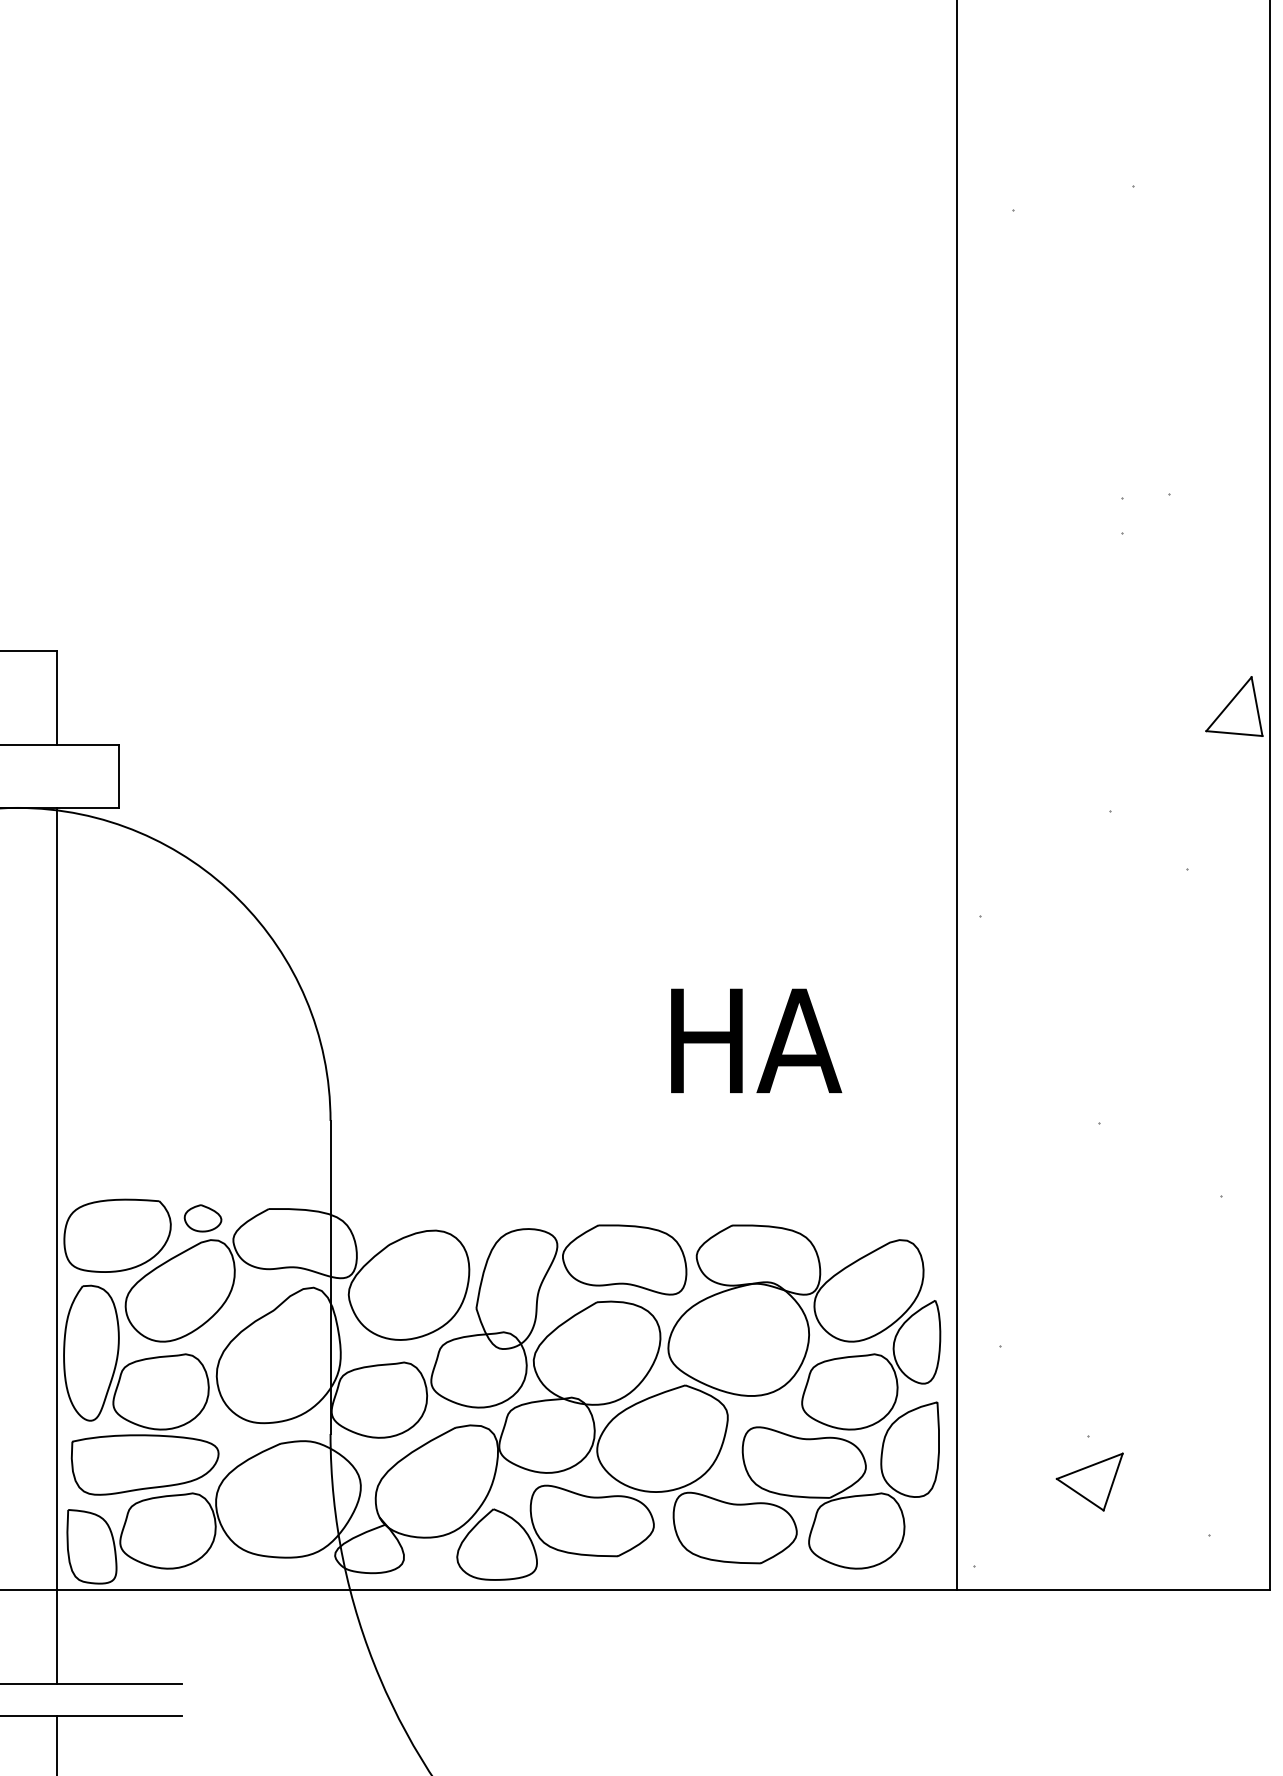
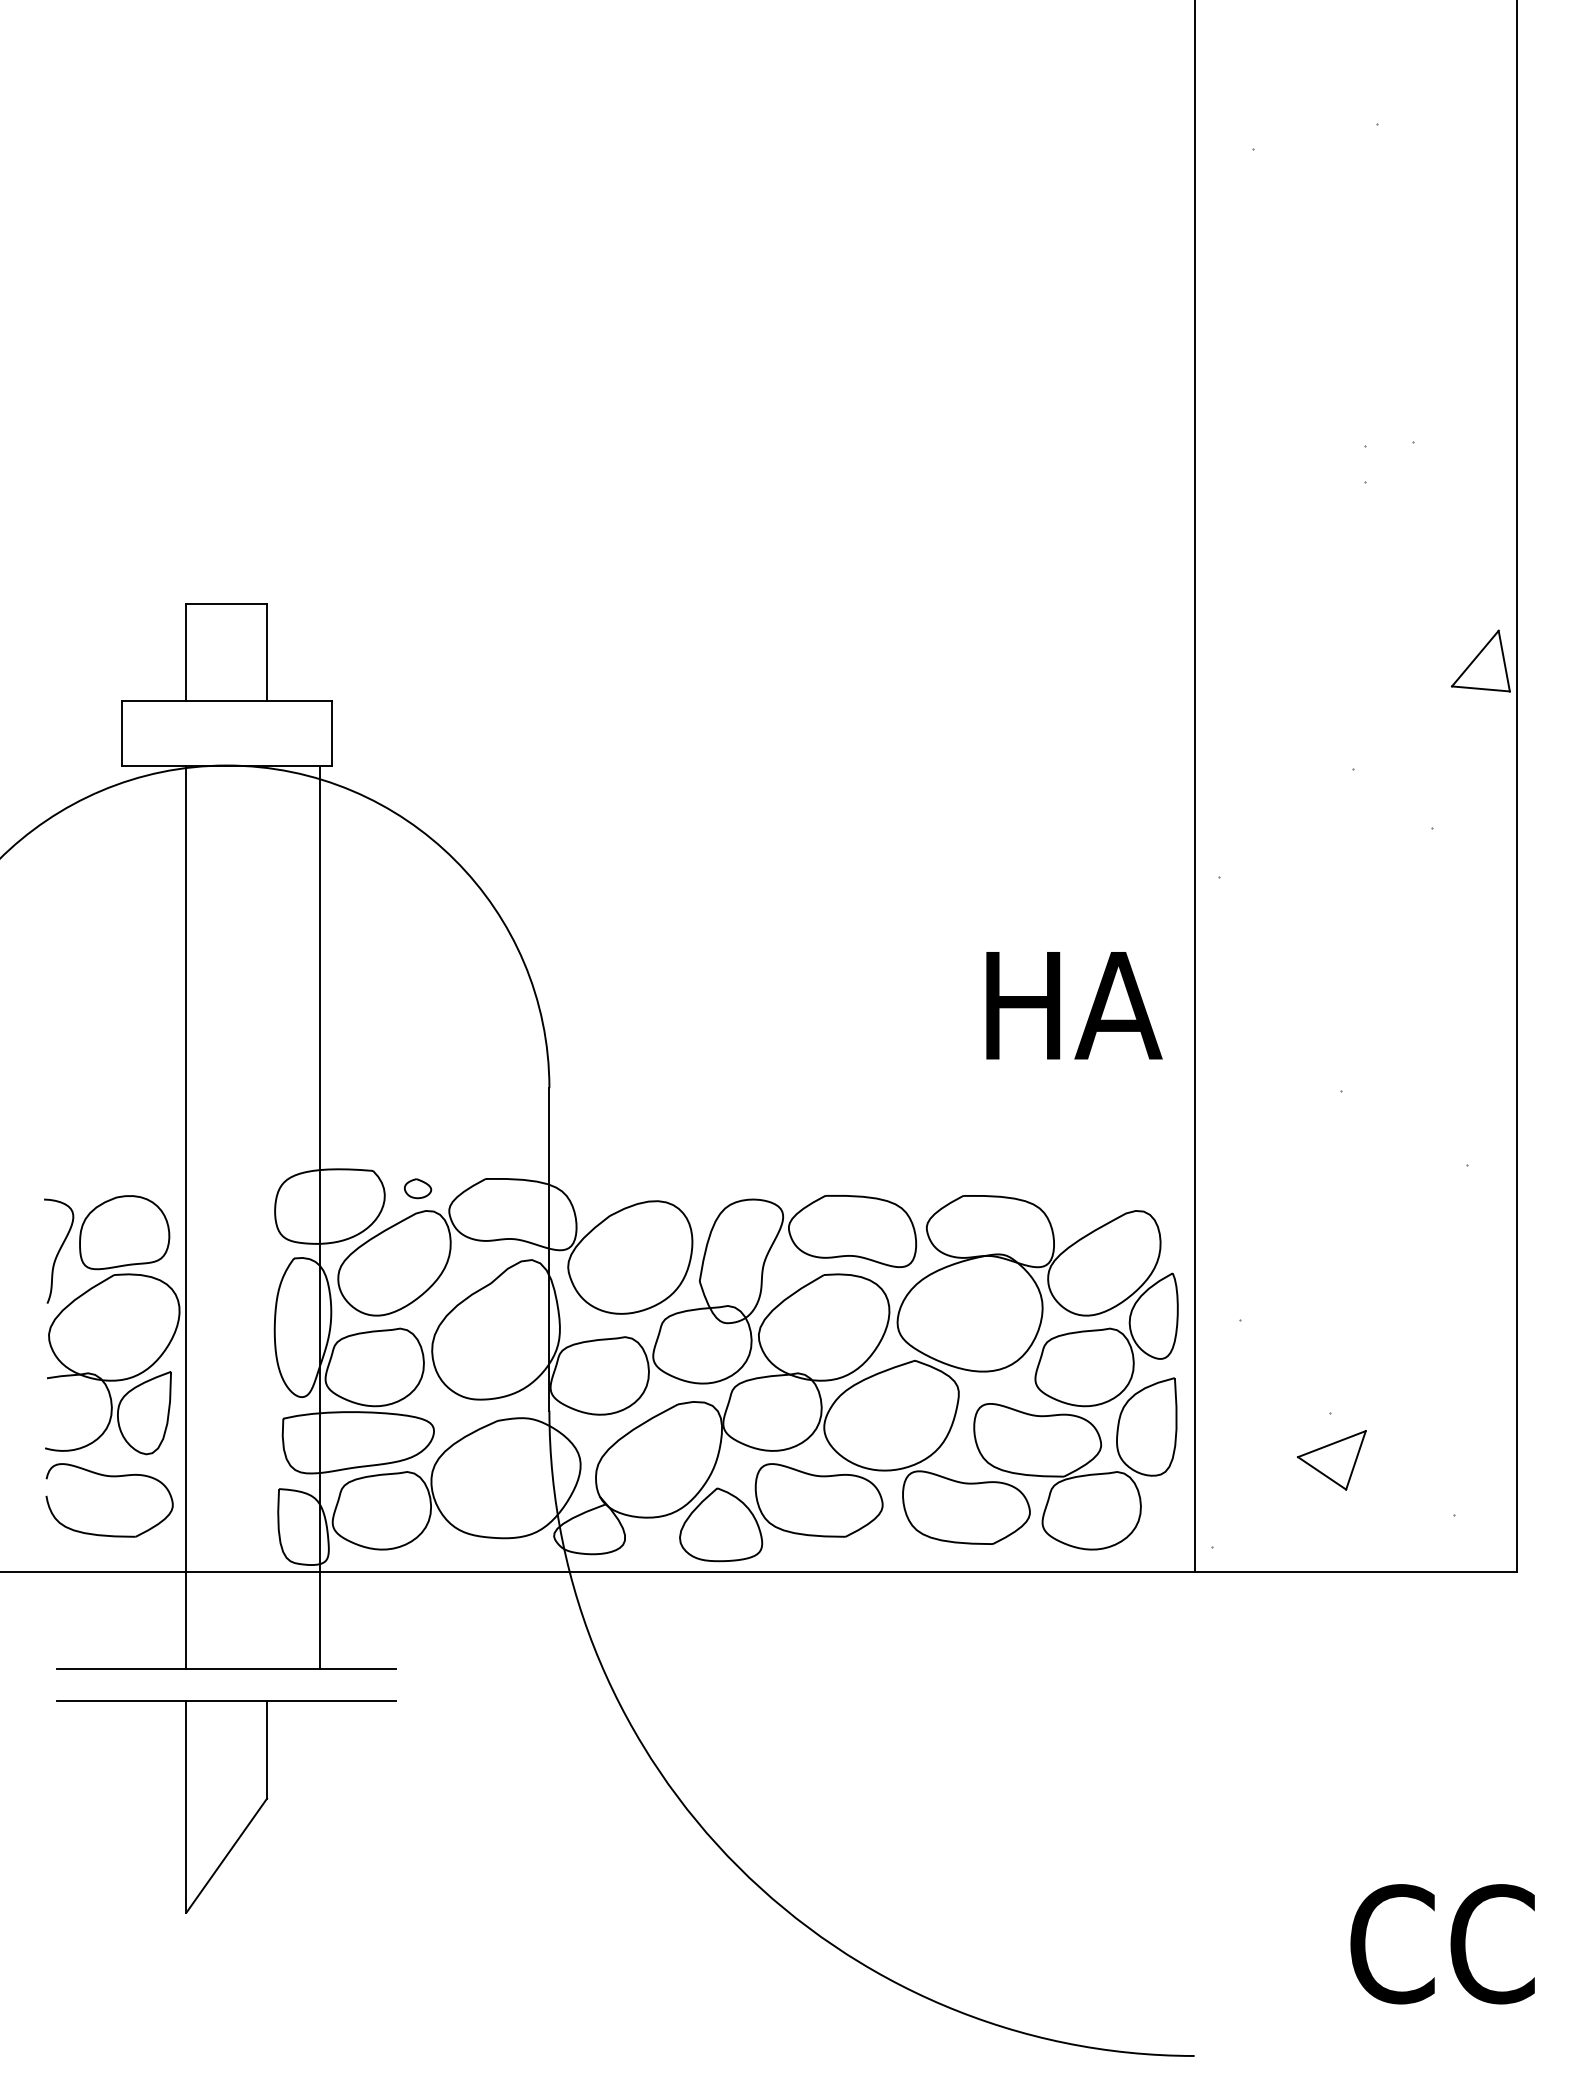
text: (756, 1040) -> (1074, 1005), moved
part: (202, 1218) -> (417, 1188), size x0.7
line: (57, 1245) -> (320, 1216), moved

